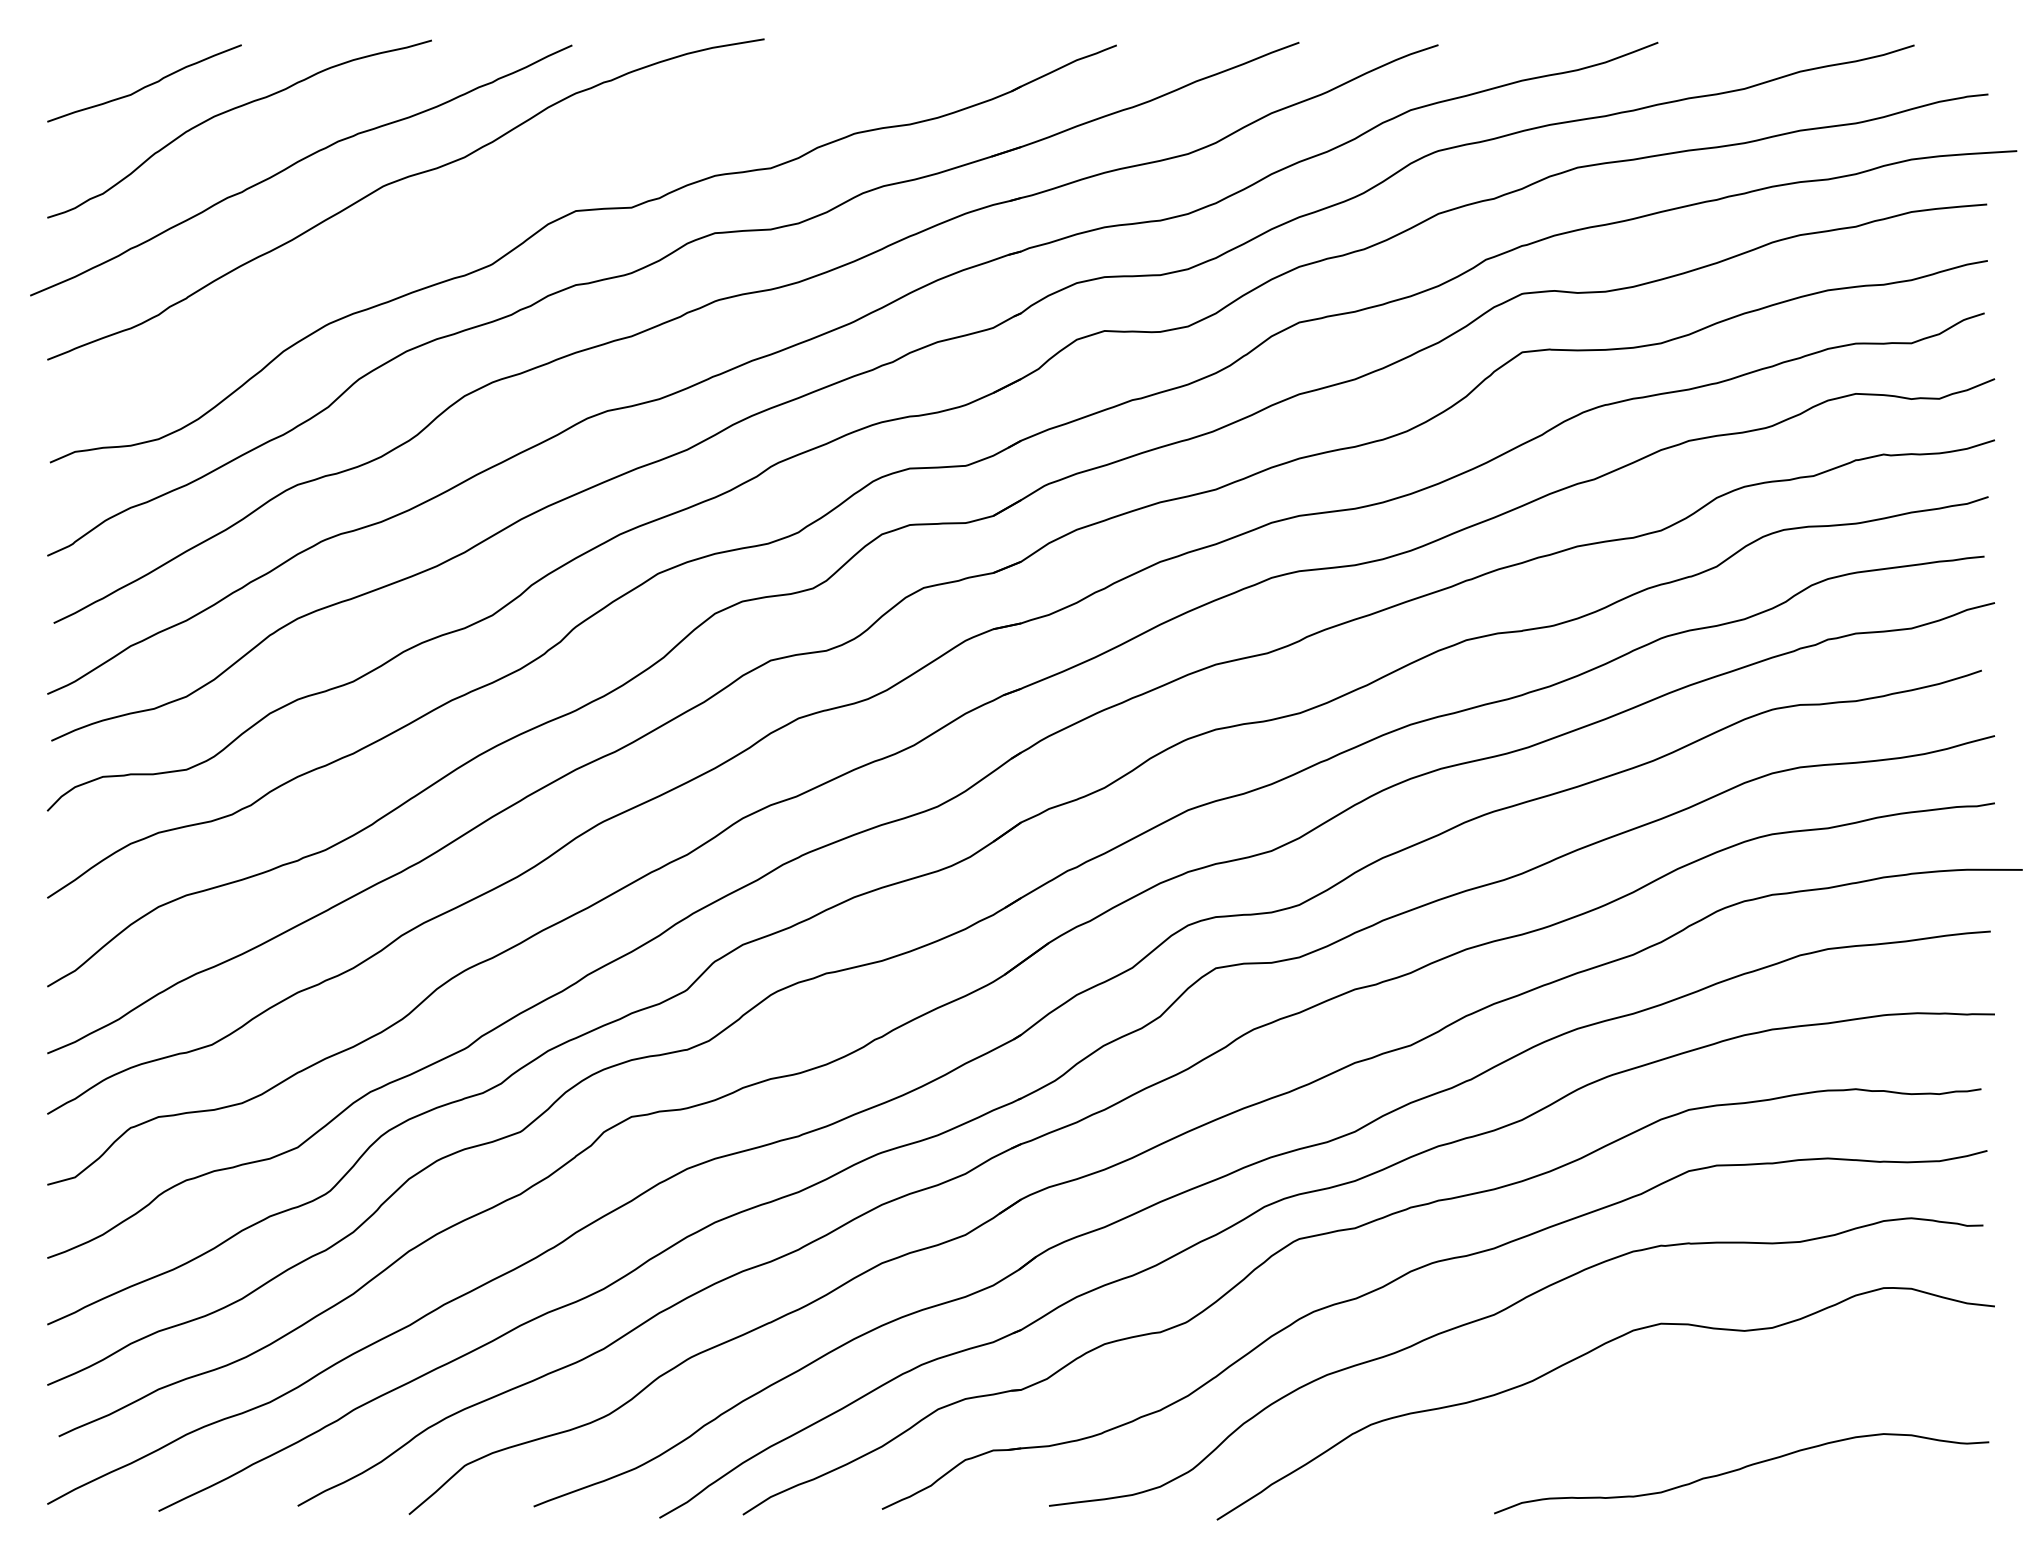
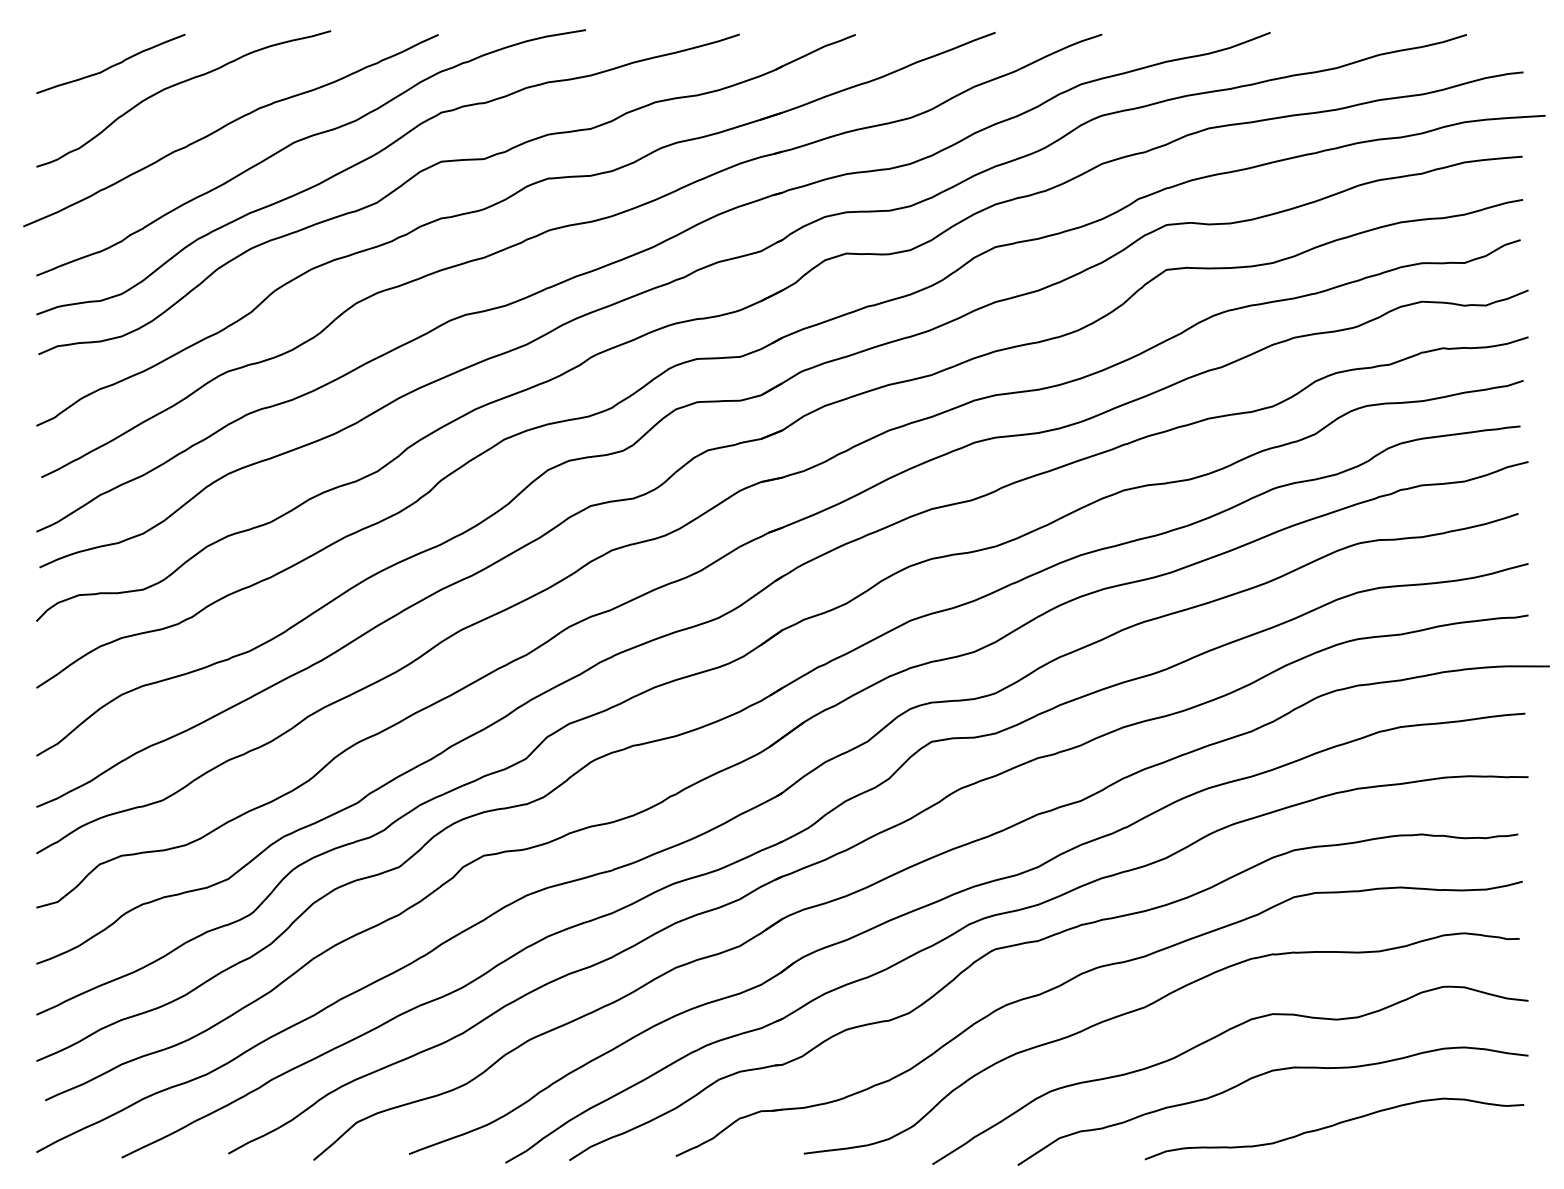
curve: (492, 201) -> (377, 154), added
curve: (1647, 1403) -> (1262, 1075), added

